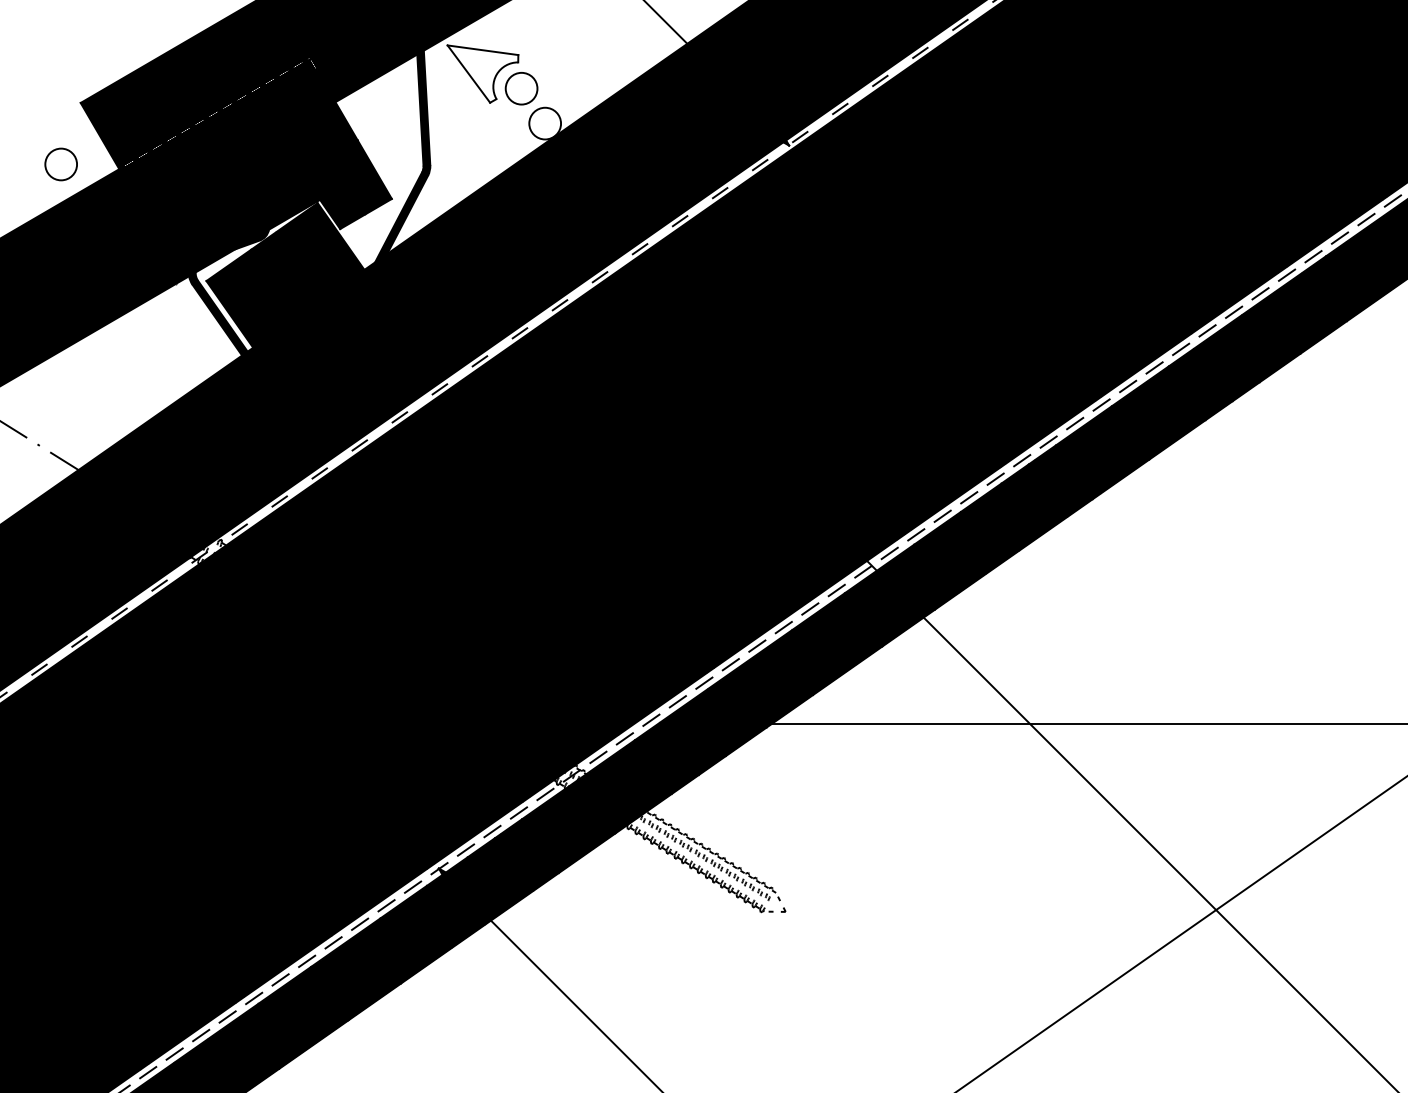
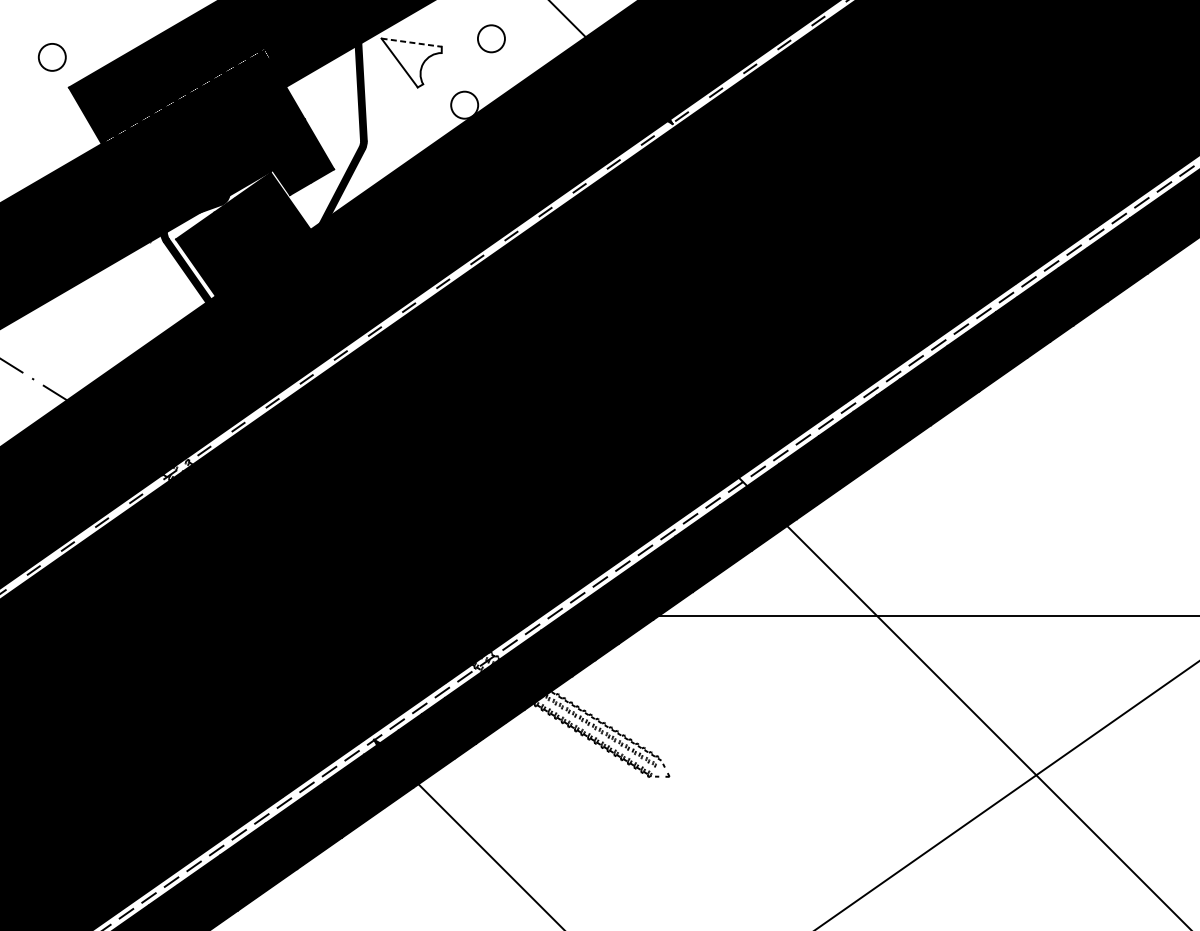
line: (482, 50) -> (411, 42), solid -> dashed
circle: (521, 88) -> (491, 38), moved
circle: (60, 164) -> (51, 57), moved

